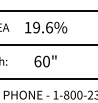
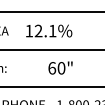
text: (42, 27) -> (45, 30), 19.6%%% -> 12.1%%%
text: (45, 61) -> (60, 68), moved

